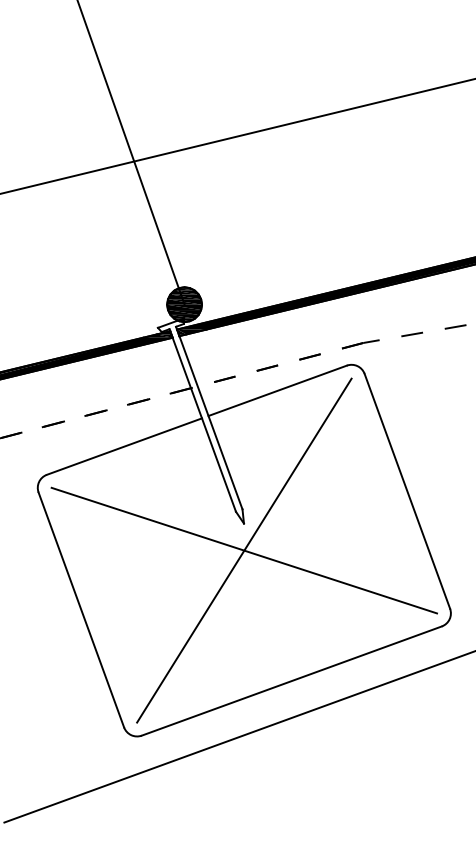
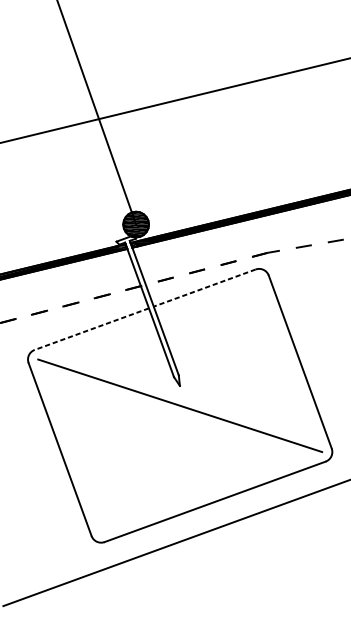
line: (277, 390) -> (204, 287), solid -> dashed
line: (124, 446) -> (91, 329), solid -> dashed
line: (244, 550) -> (180, 405), removed

